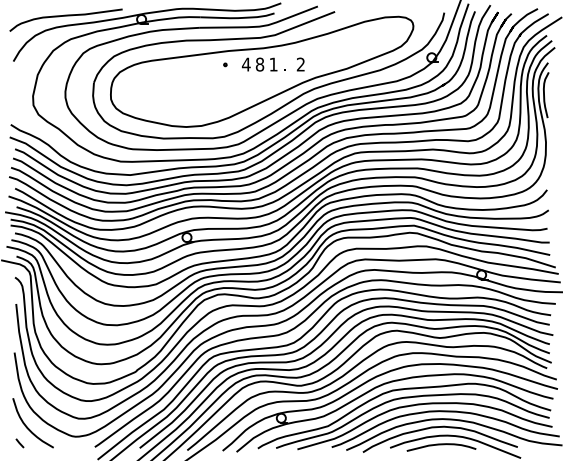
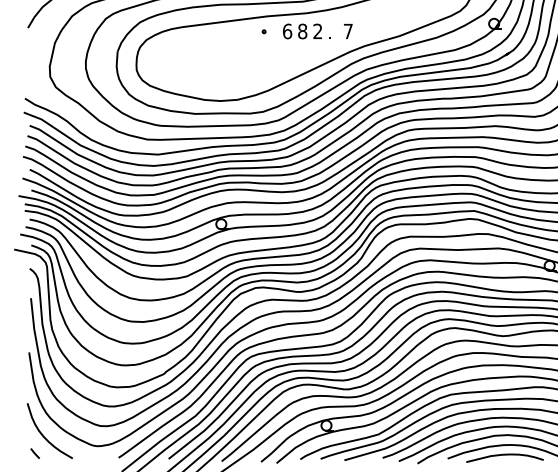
text: (245, 64) -> (286, 31), 4 -> 6
text: (273, 64) -> (317, 31), 1 -> 2
text: (300, 64) -> (347, 31), 2 -> 7

